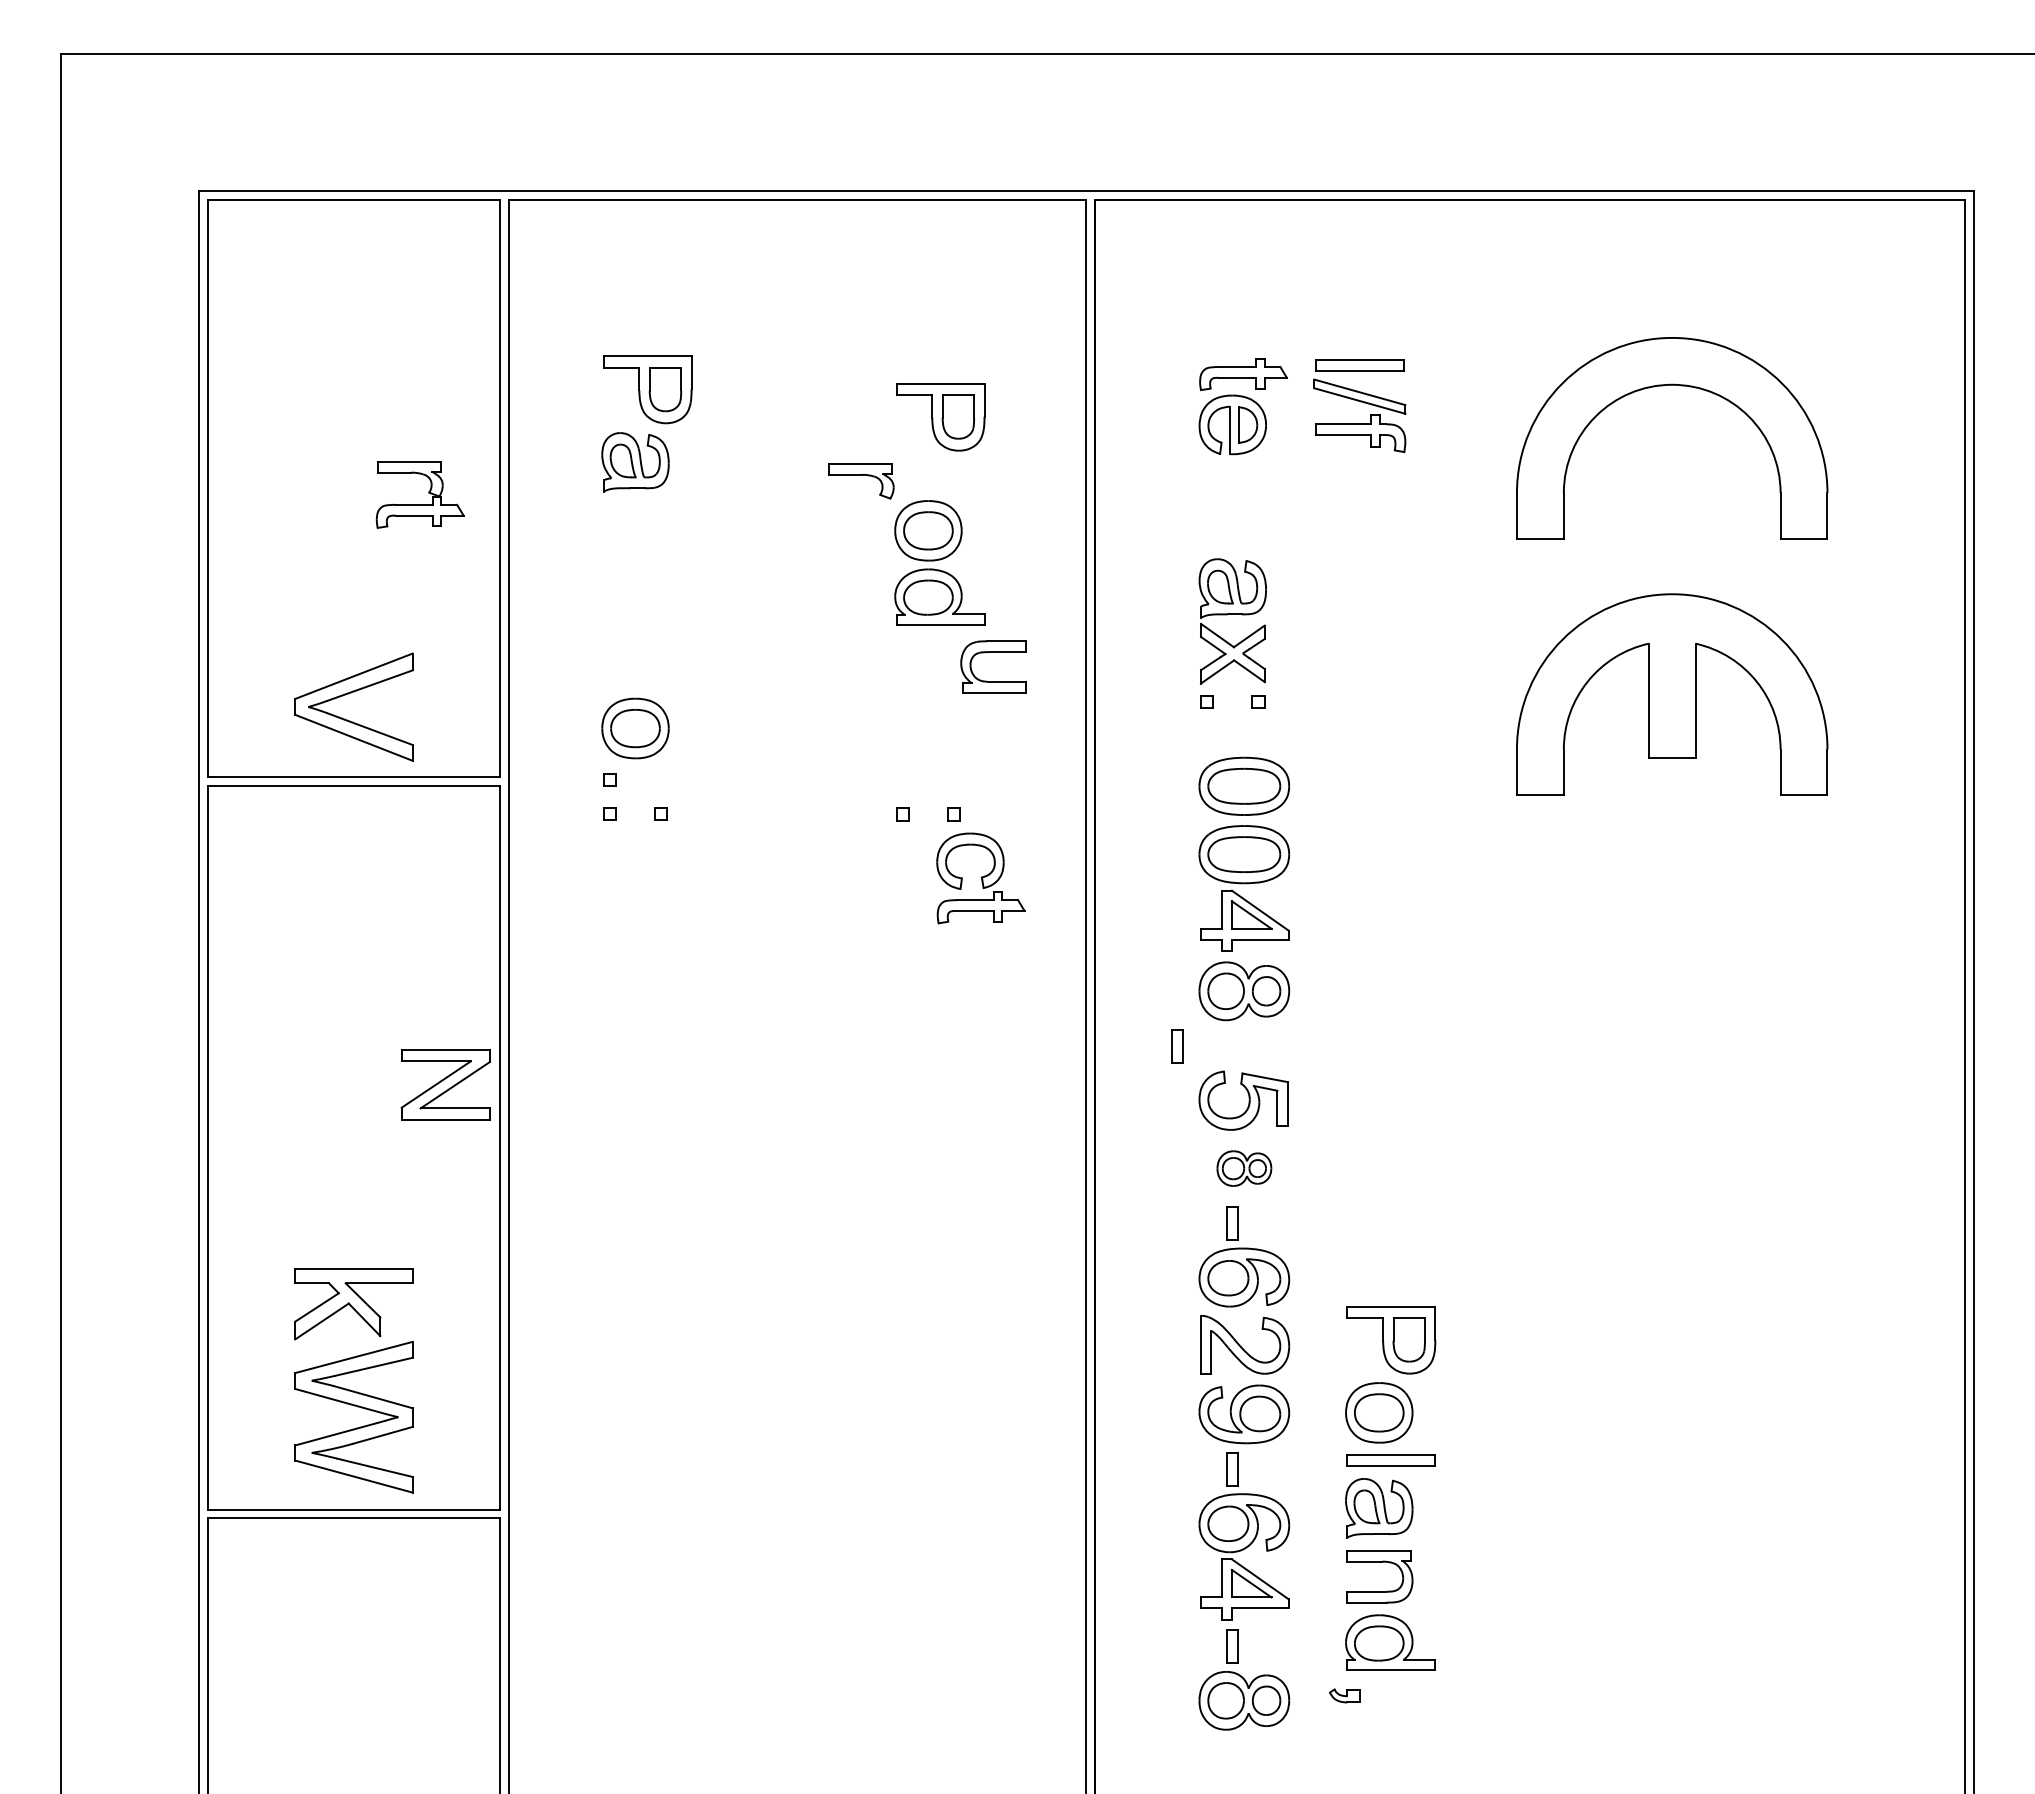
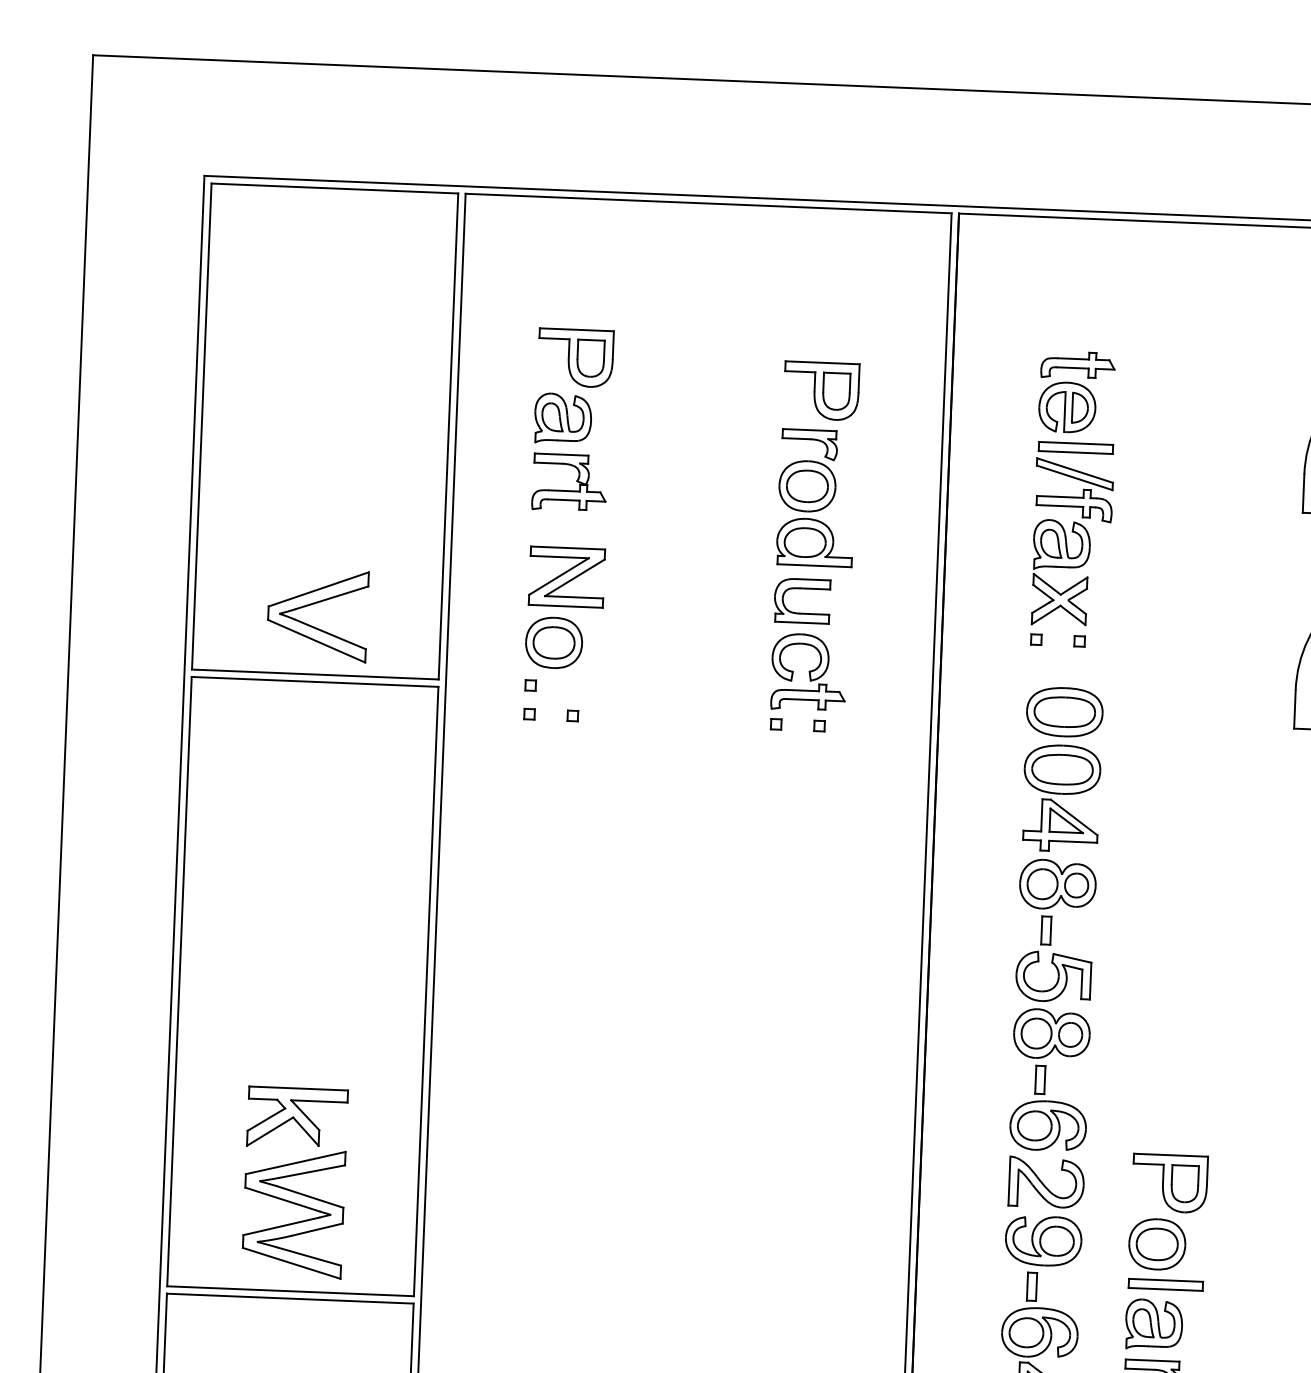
part: (1359, 405) -> (1074, 481), moved
part: (861, 481) -> (810, 444), moved
part: (428, 493) -> (576, 481), moved
part: (993, 652) -> (802, 588), moved
part: (980, 878) -> (808, 672), moved
part: (1177, 1046) -> (1046, 930), moved
part: (445, 1084) -> (566, 576), moved
part: (1244, 1168) -> (1052, 1034), size x1.67

